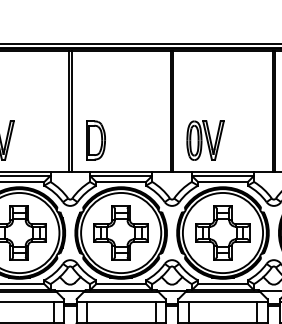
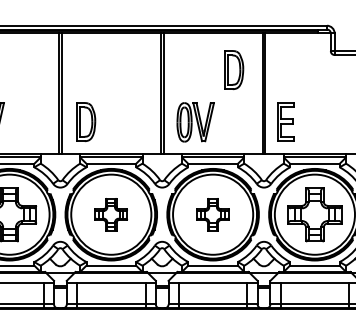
part: (244, 88) -> (234, 70), added
part: (120, 232) -> (110, 214), size x0.6
part: (222, 232) -> (212, 214), size x0.6

